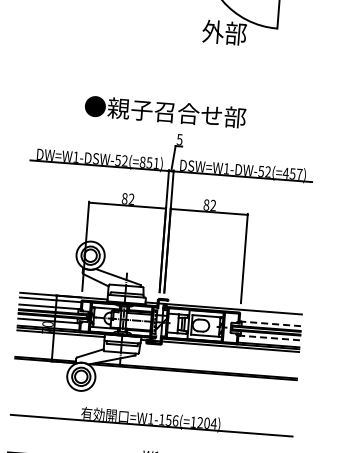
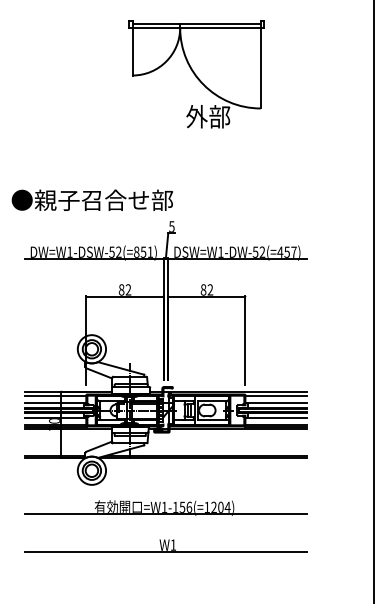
text: (165, 111) -> (92, 199), moved
line: (271, 316) -> (276, 396), added
line: (270, 323) -> (276, 403), dashed -> solid
line: (269, 337) -> (276, 417), dashed -> solid

